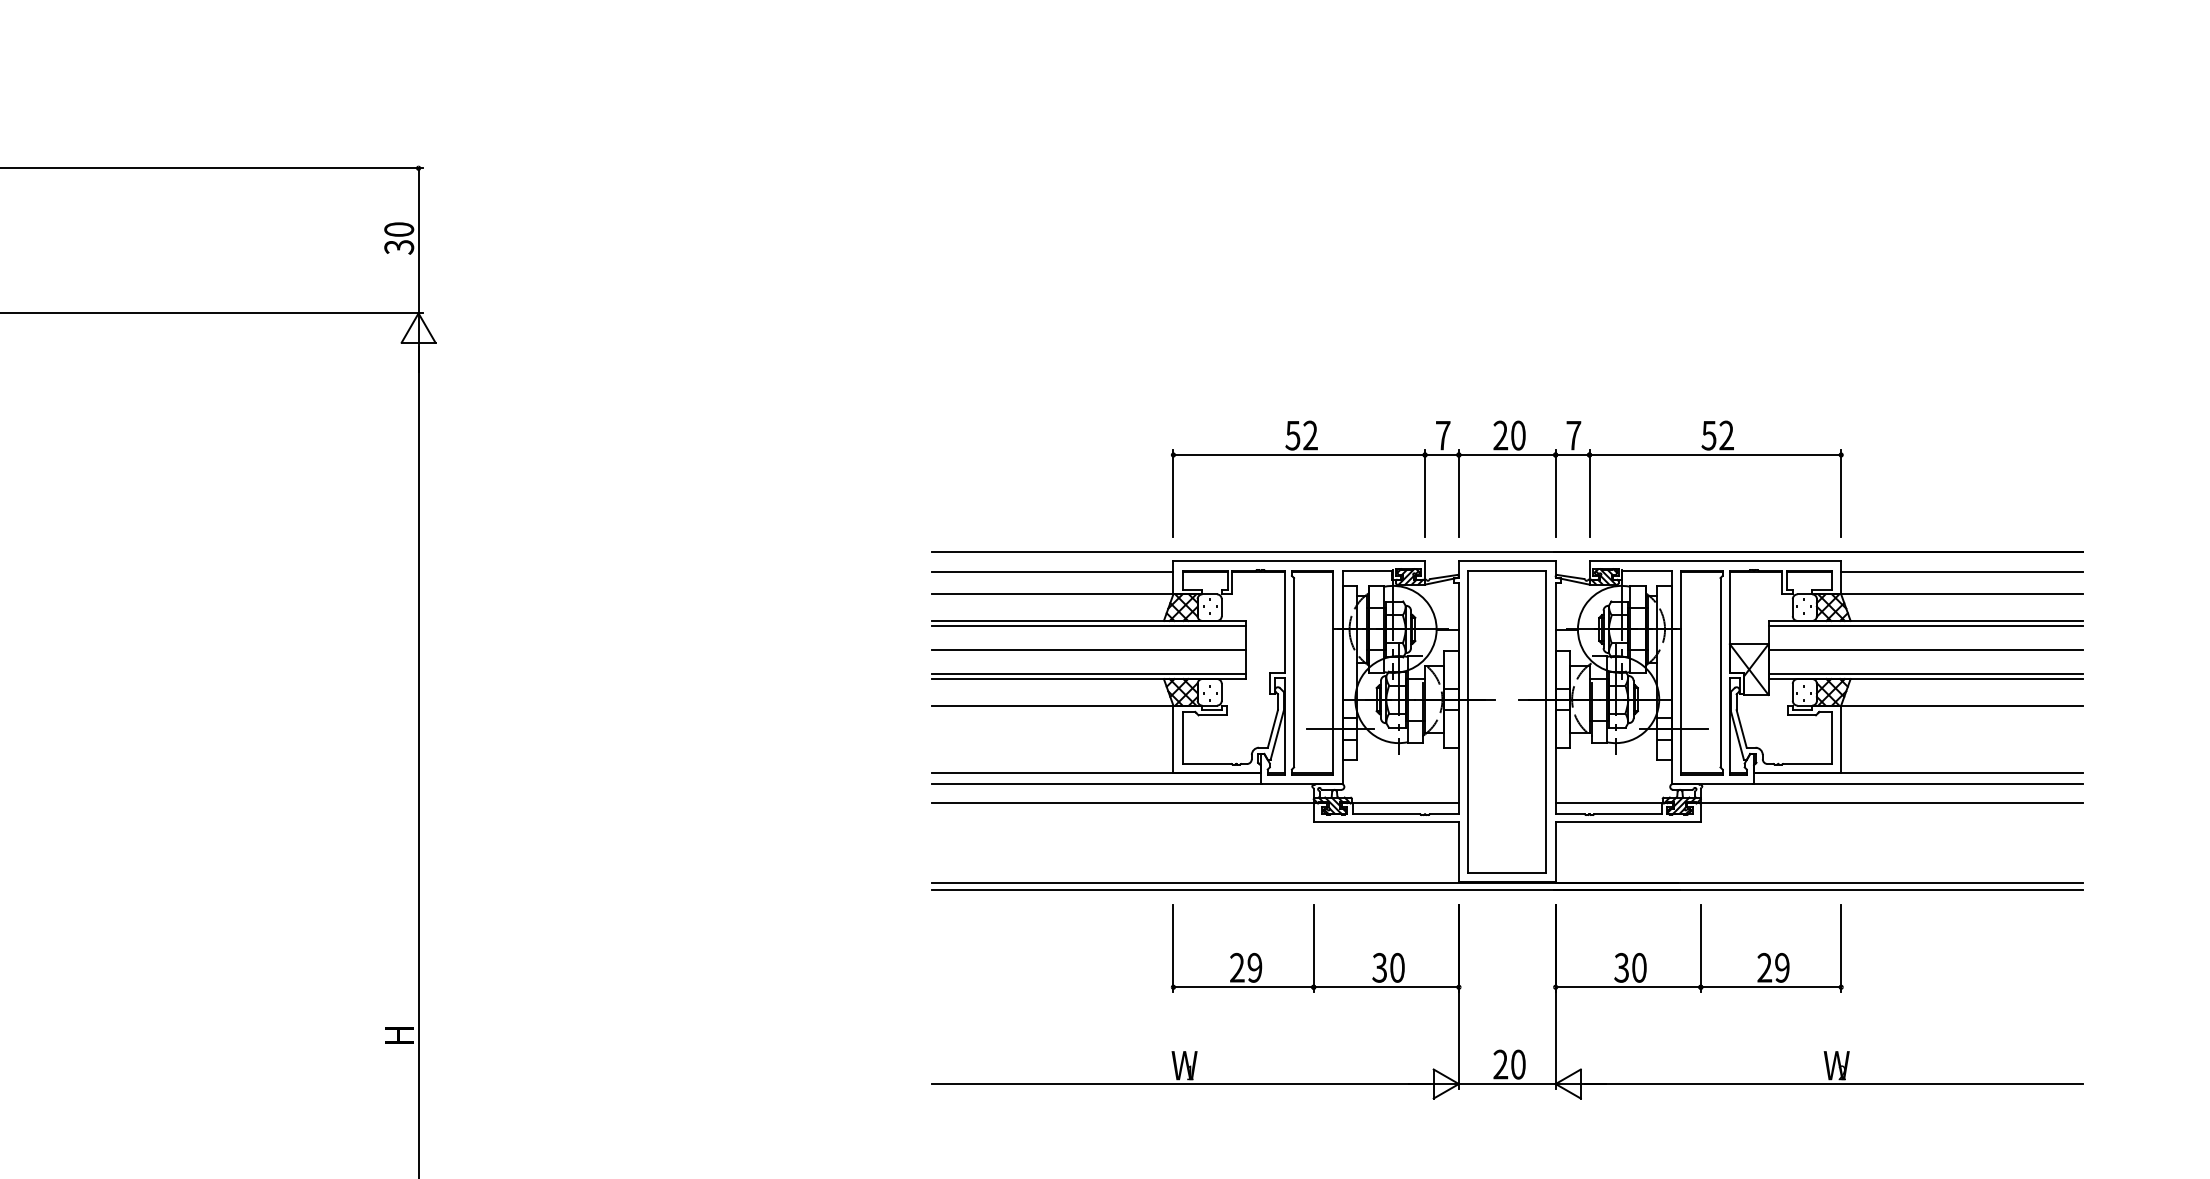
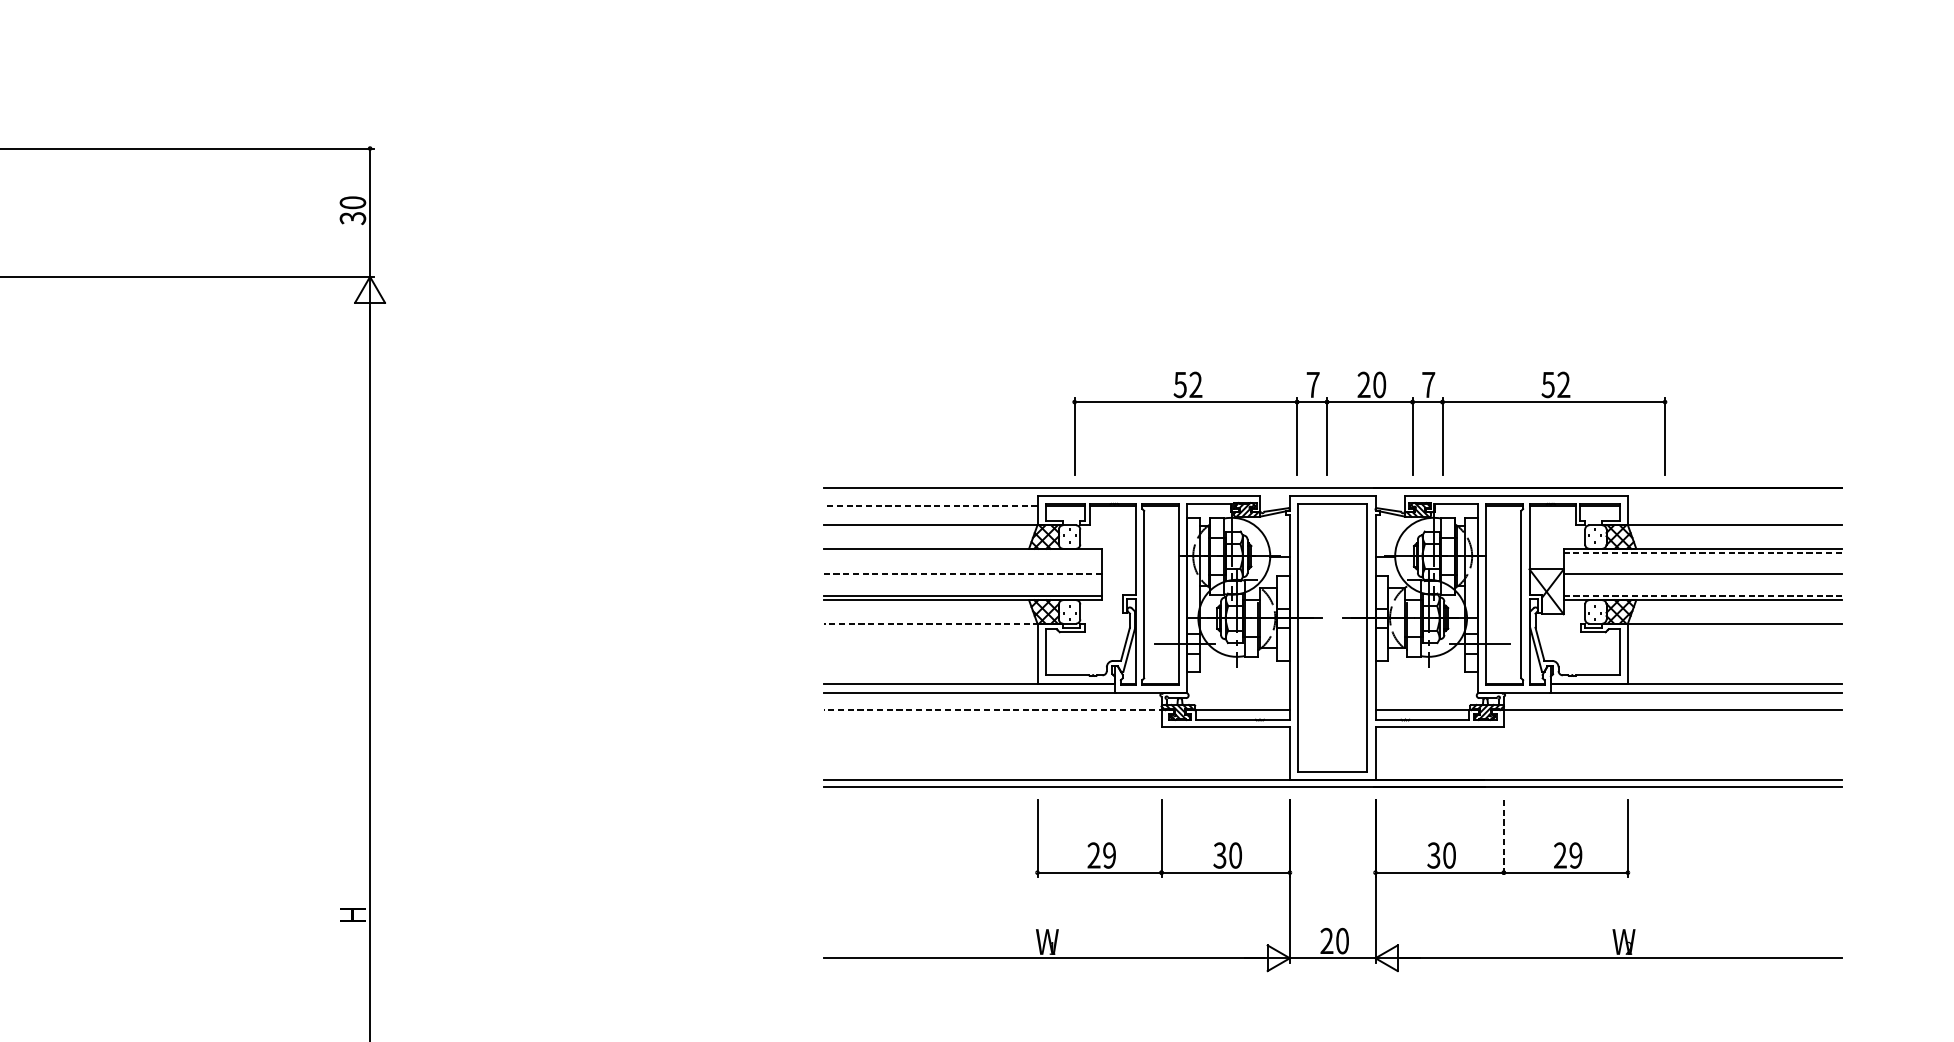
part: (1507, 455) -> (1370, 402), moved
line: (1052, 572) -> (930, 505), solid -> dashed
line: (1962, 572) -> (1735, 505), removed
line: (1088, 625) -> (962, 552), removed
line: (1925, 625) -> (1702, 552), solid -> dashed
line: (1089, 650) -> (963, 574), solid -> dashed
line: (1926, 674) -> (1703, 596), solid -> dashed
line: (1053, 705) -> (931, 623), solid -> dashed
line: (1130, 803) -> (999, 710), solid -> dashed
line: (1700, 948) -> (1503, 838), solid -> dashed

